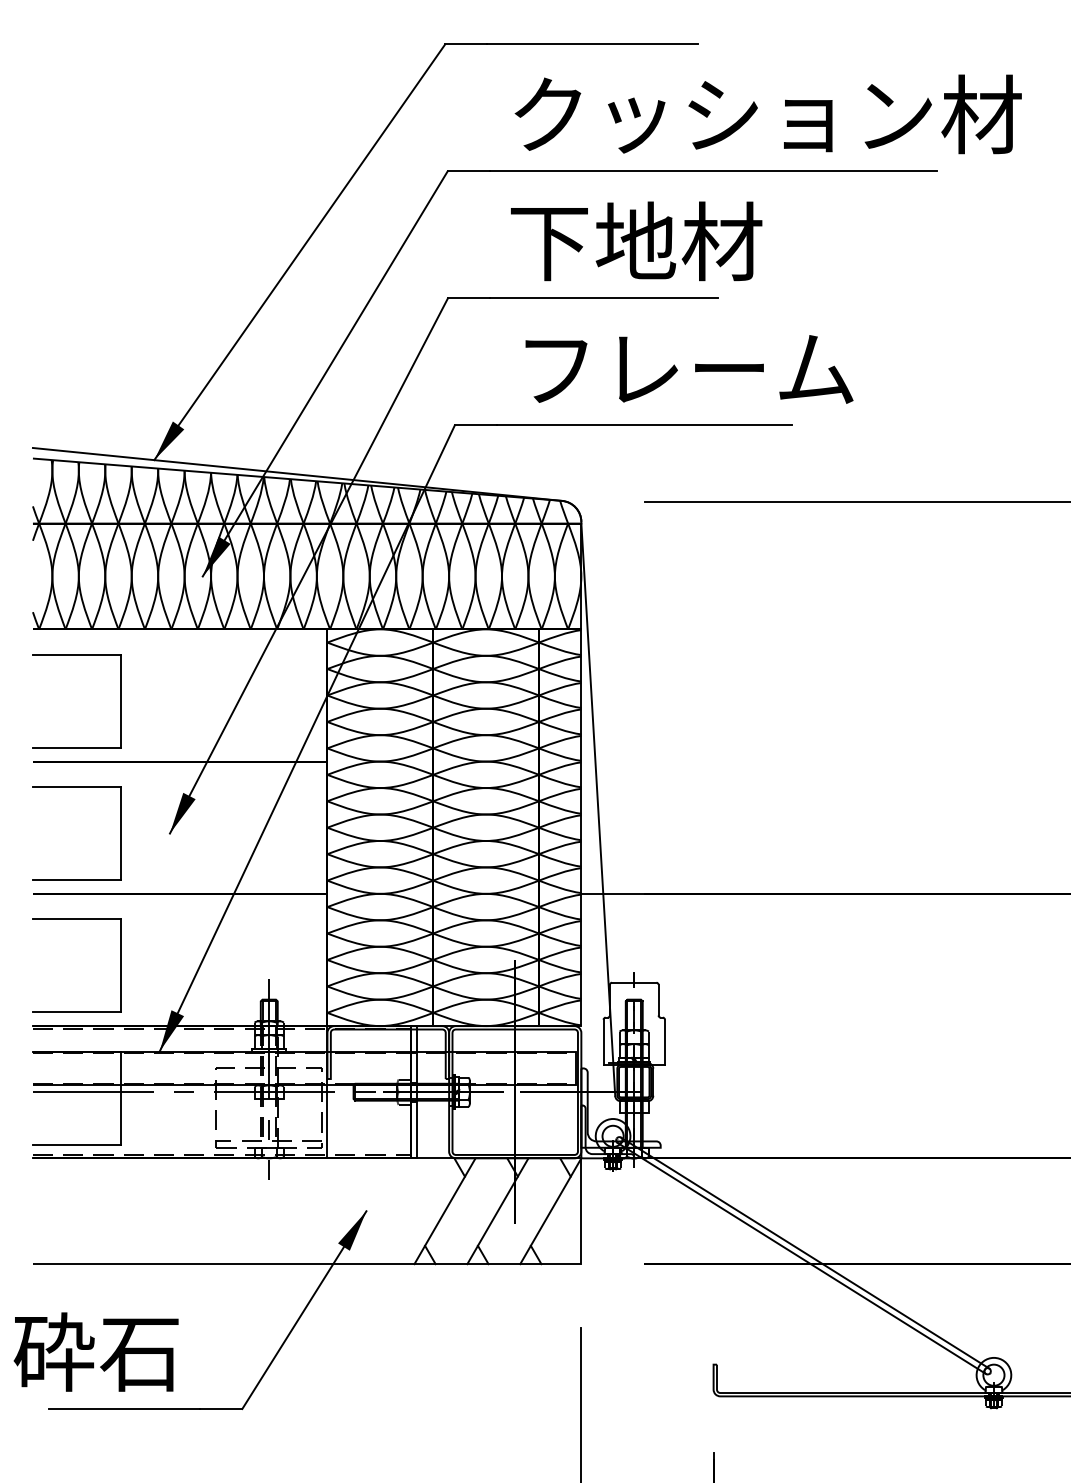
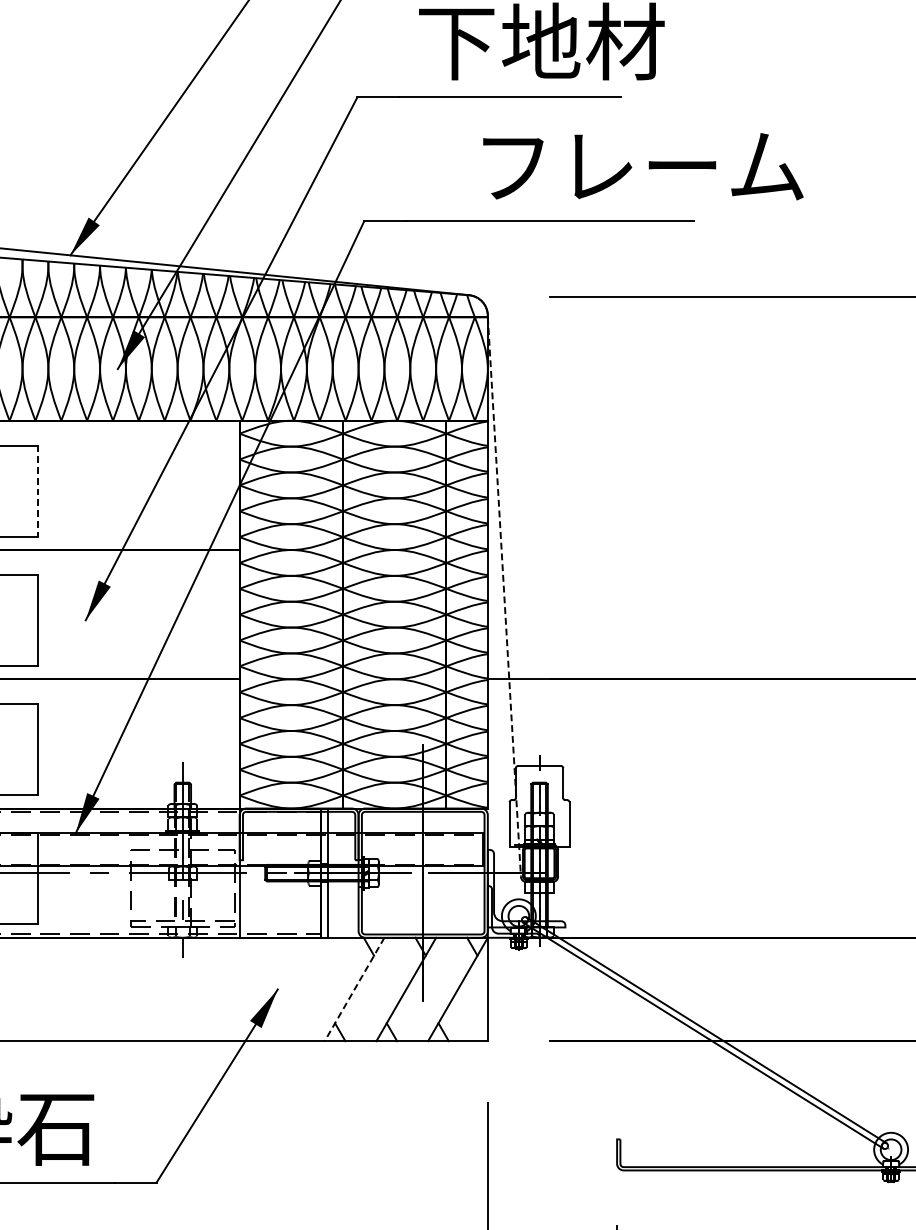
text: (689, 369) -> (643, 166), moved
line: (121, 701) -> (38, 491), solid -> dashed
line: (598, 809) -> (504, 596), solid -> dashed
line: (444, 1211) -> (354, 989), solid -> dashed

